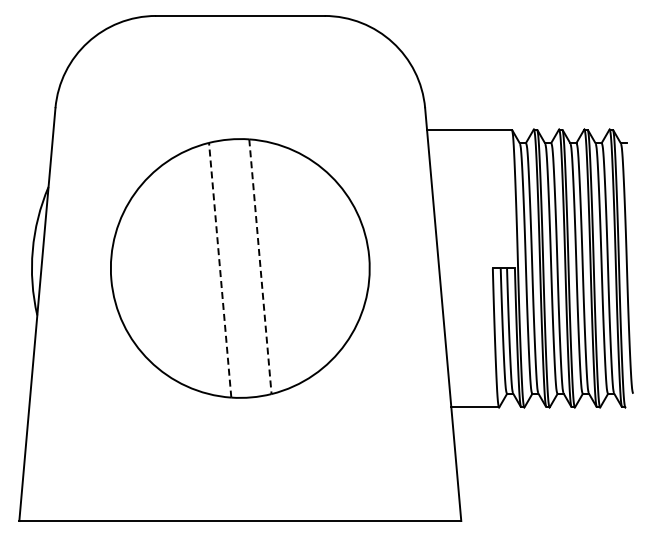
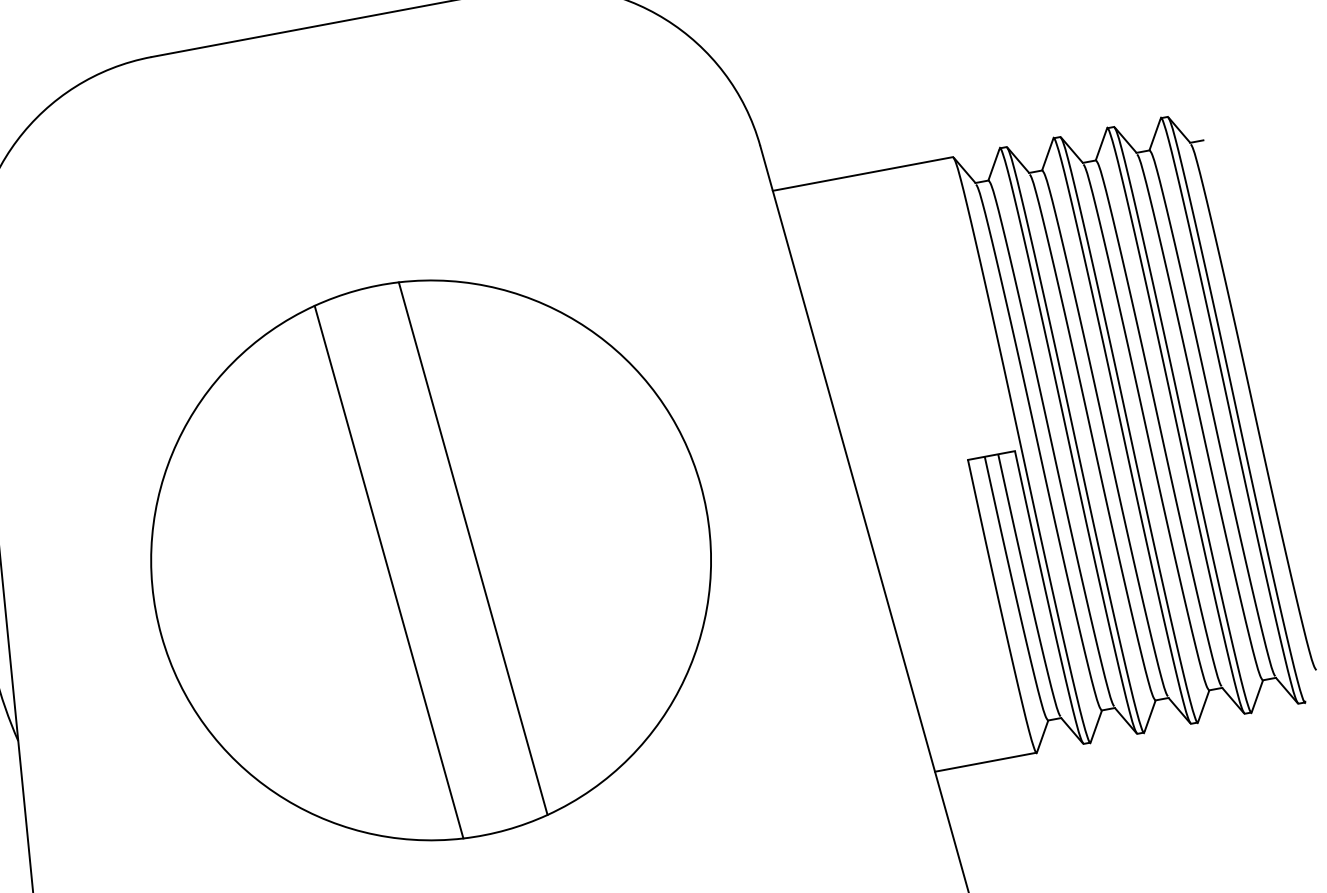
line: (260, 266) -> (473, 548), dashed -> solid
line: (220, 270) -> (389, 572), dashed -> solid

